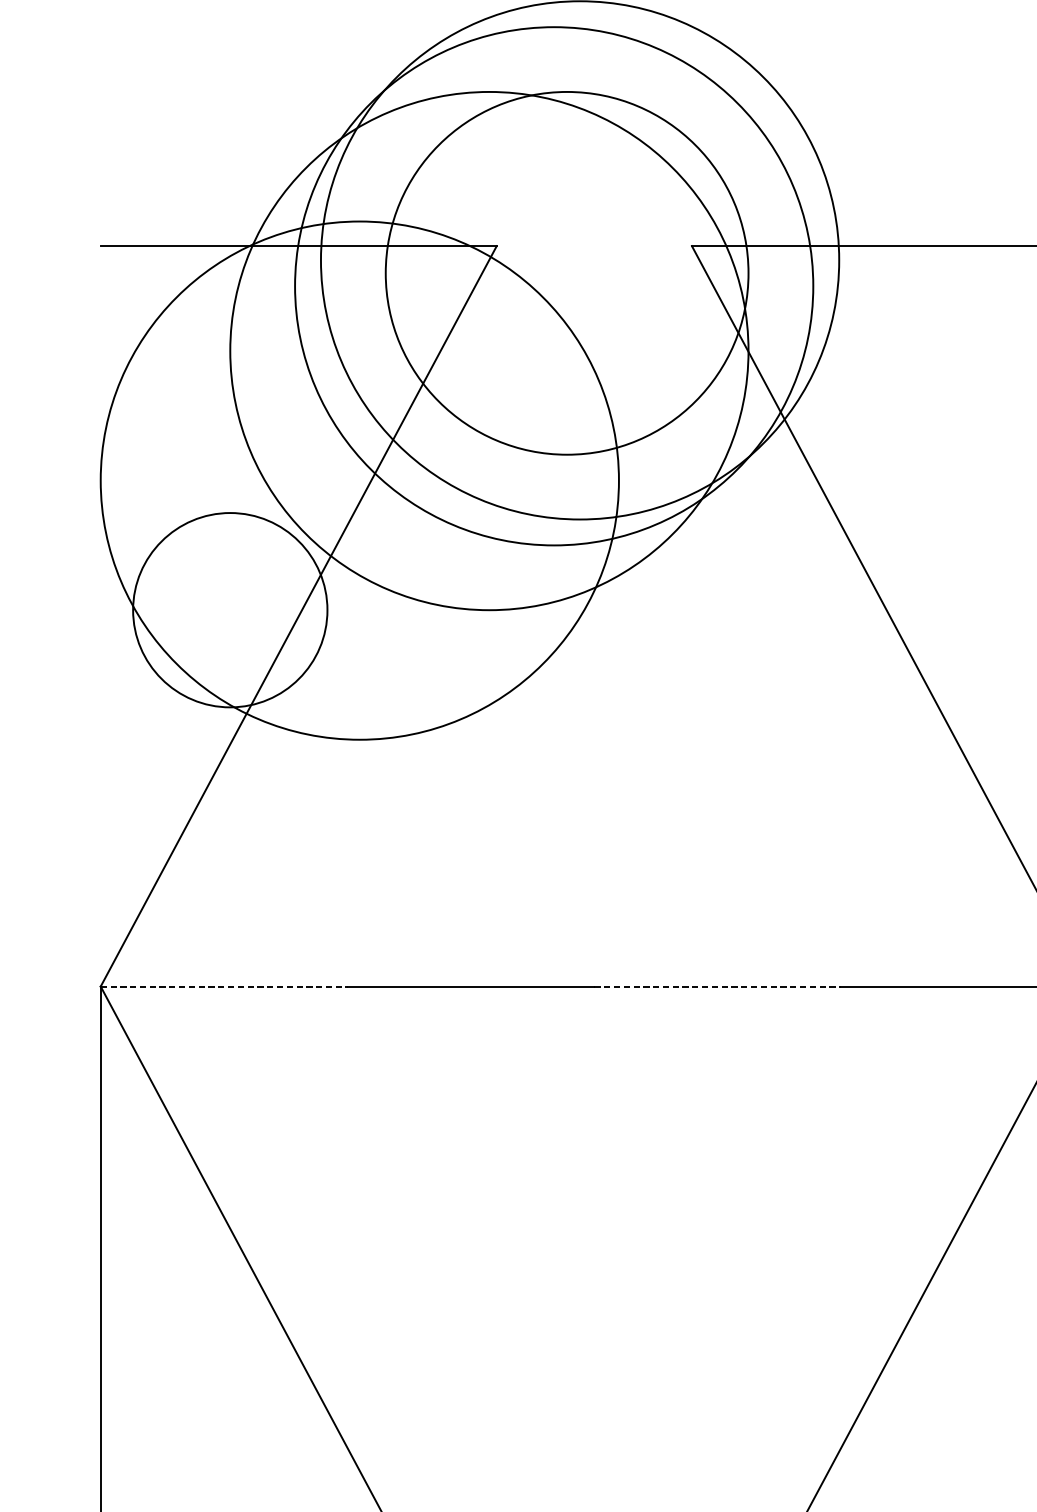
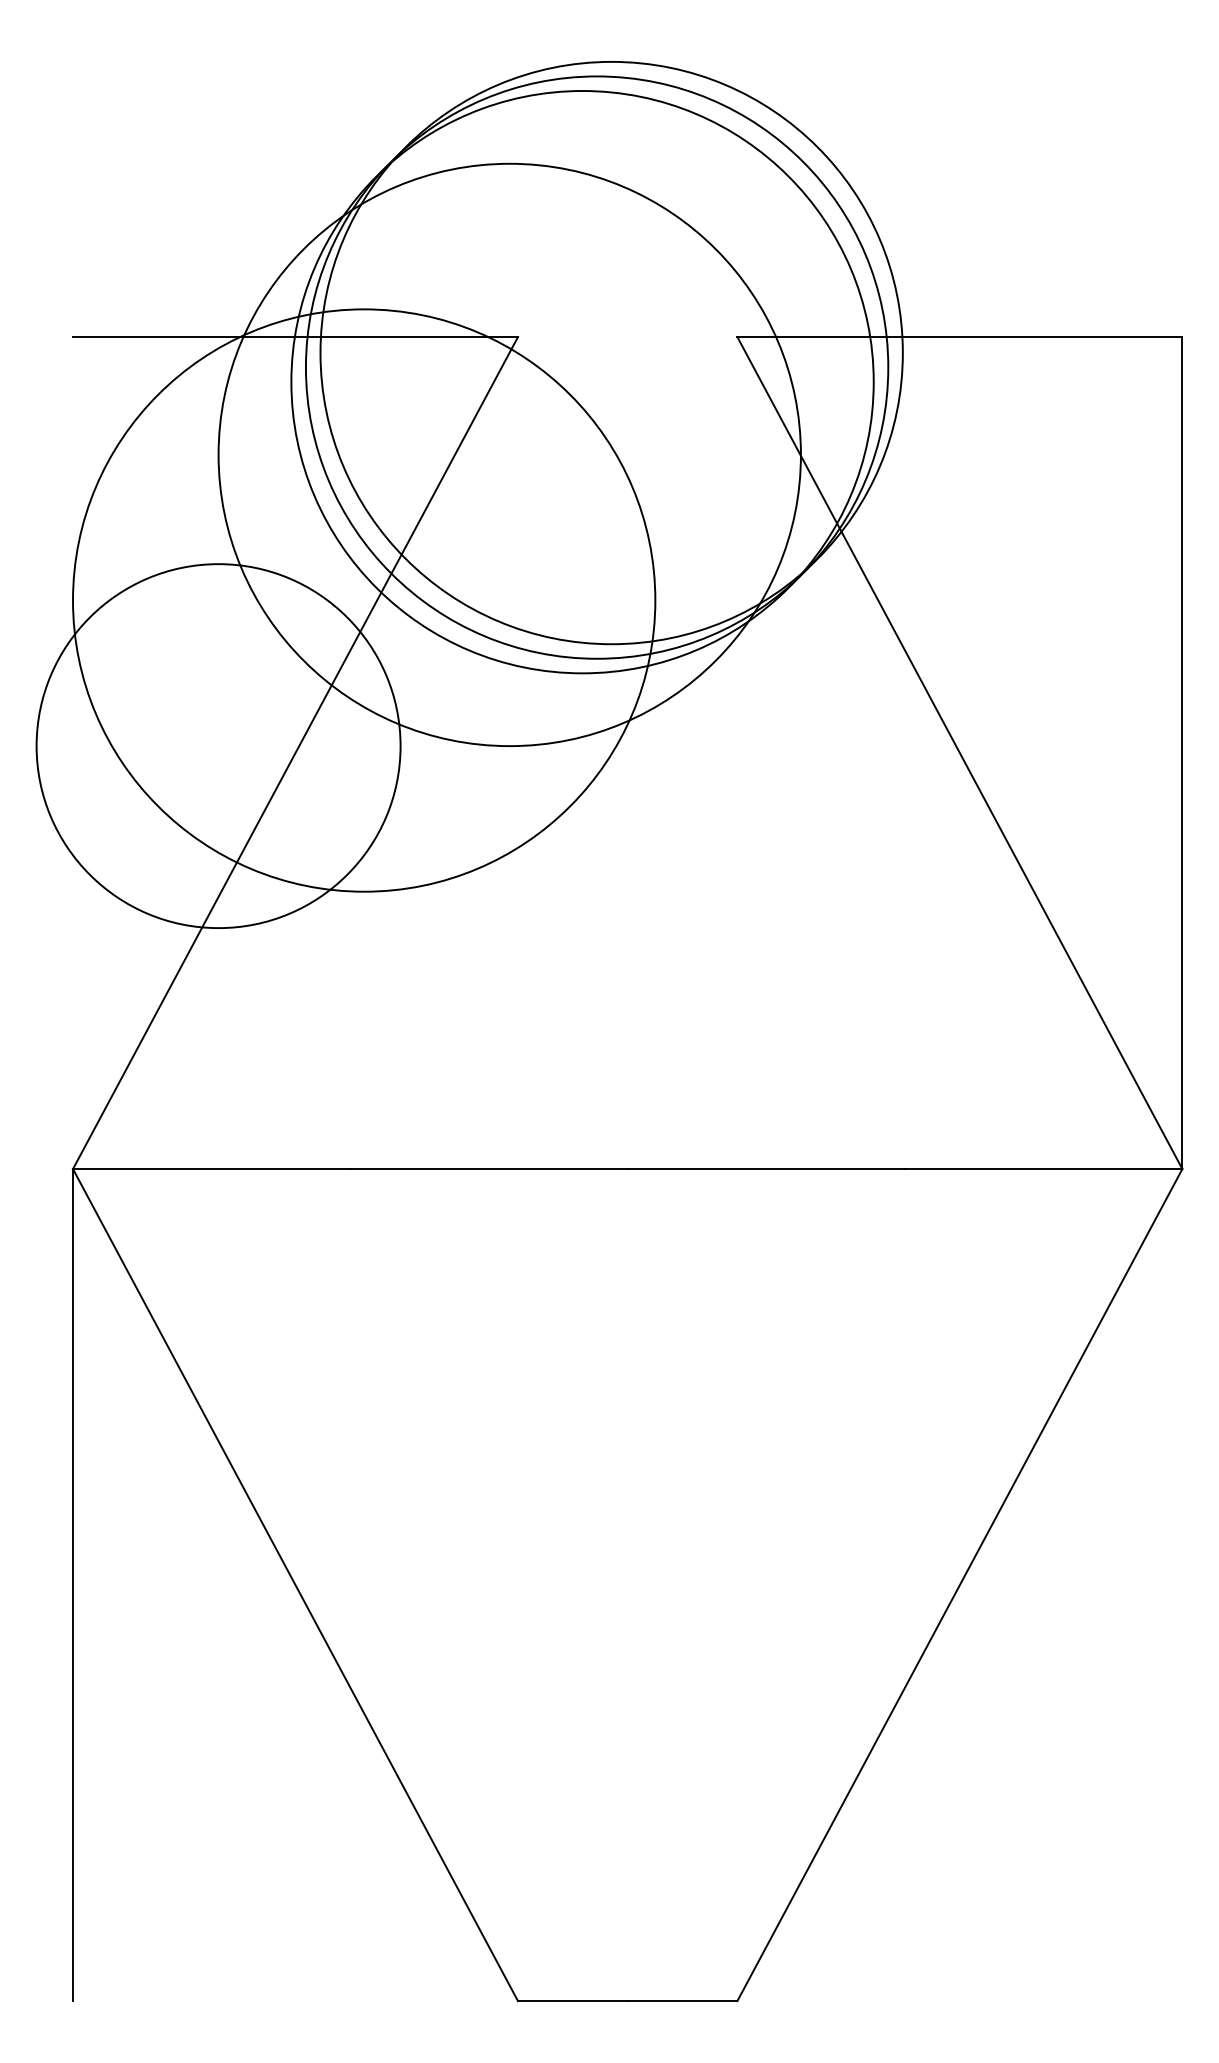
circle: (566, 273) -> (596, 367), size x1.43
circle: (230, 610) -> (218, 746), size x1.67
line: (223, 986) -> (211, 1169), dashed -> solid
line: (717, 986) -> (766, 1169), dashed -> solid

